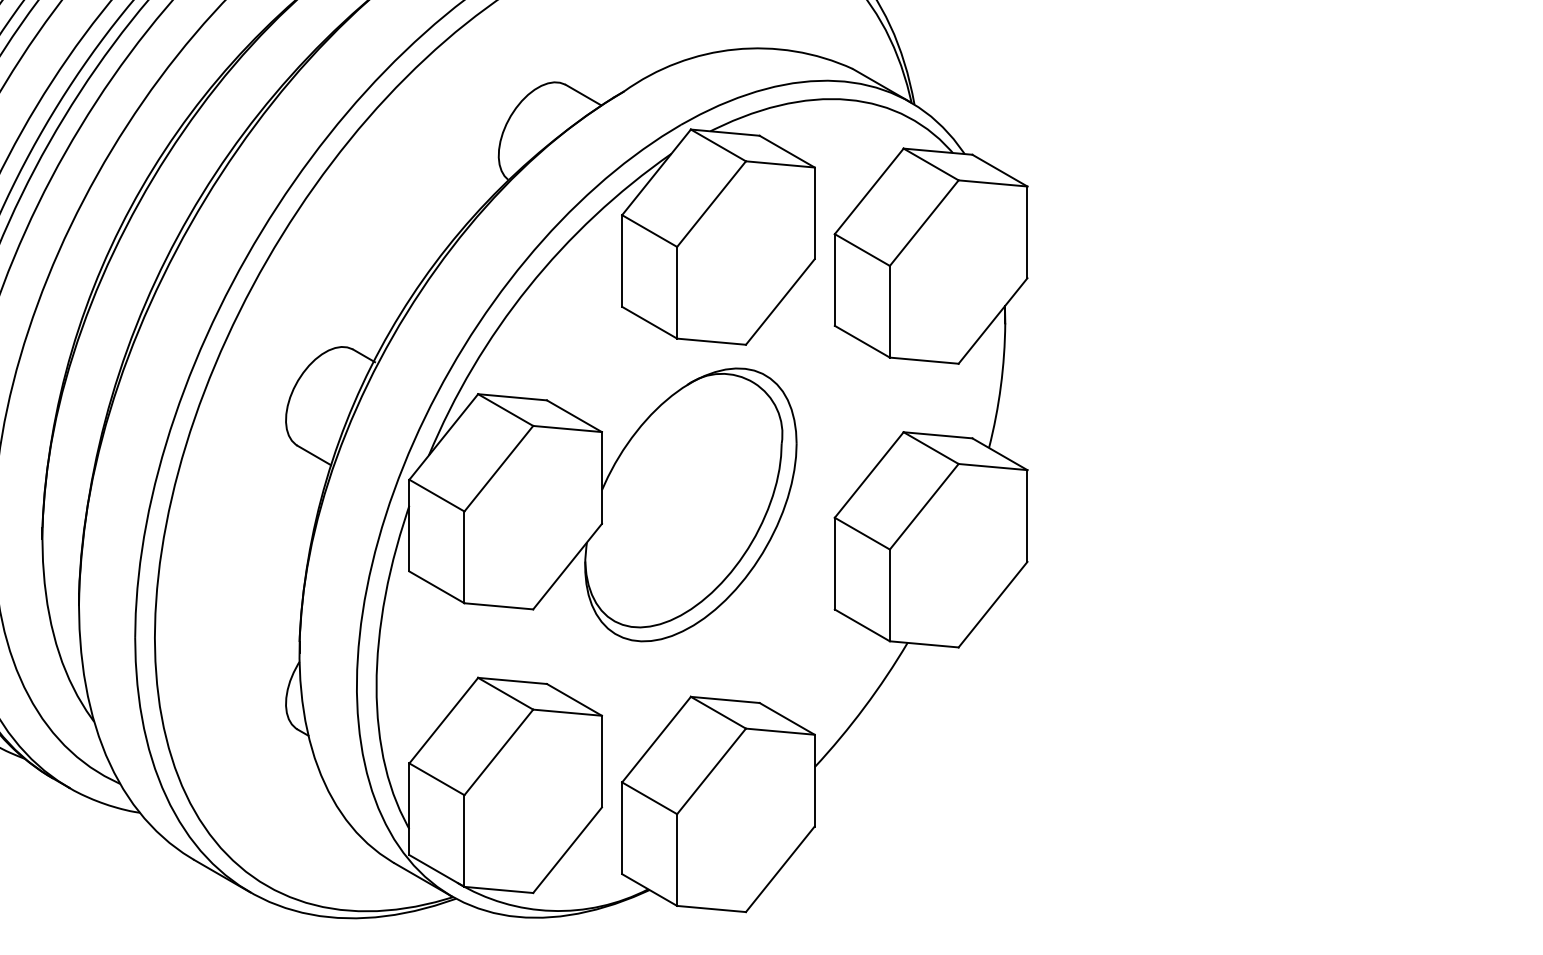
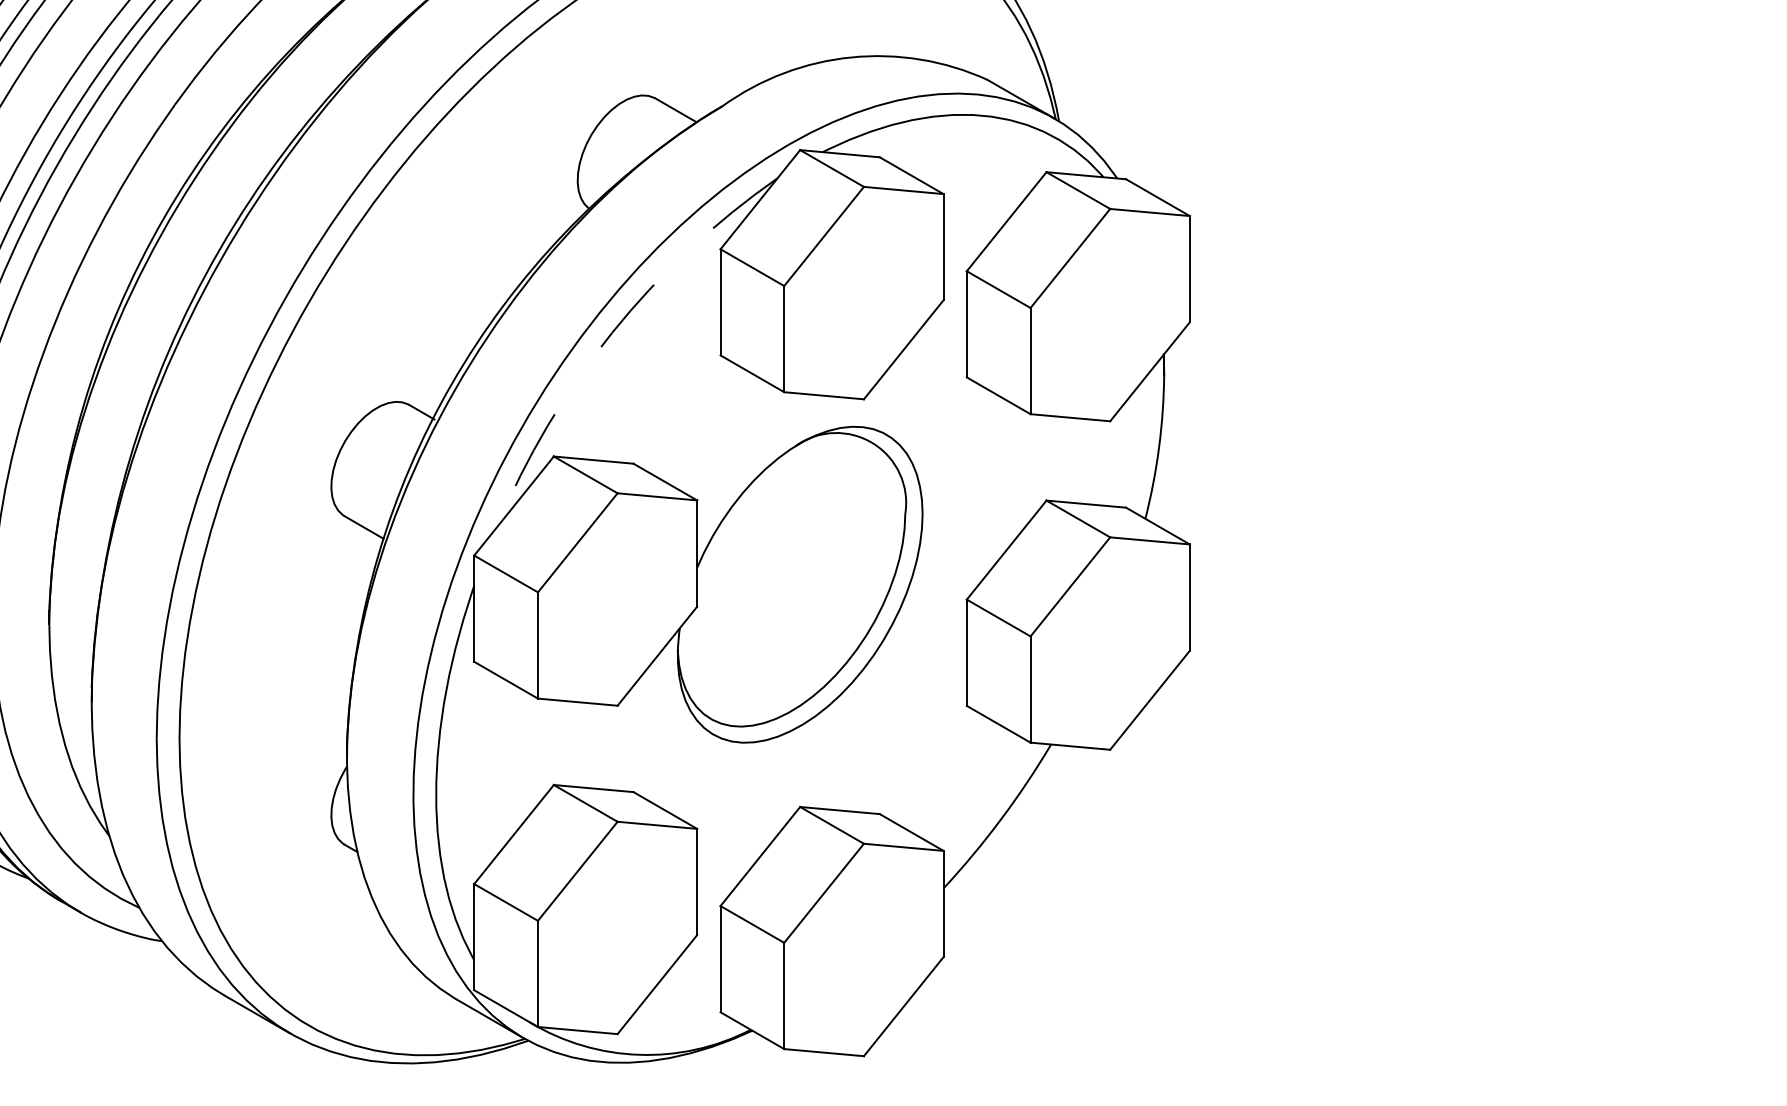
arc: (528, 287) -> (612, 332), solid -> dashed

